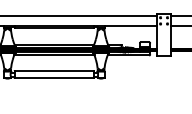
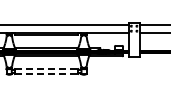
line: (54, 70) -> (46, 68), solid -> dashed
line: (54, 78) -> (46, 74), solid -> dashed

